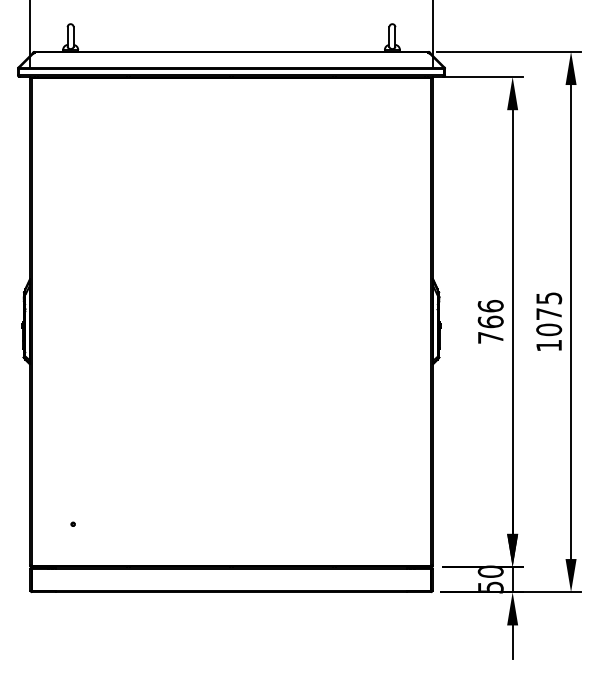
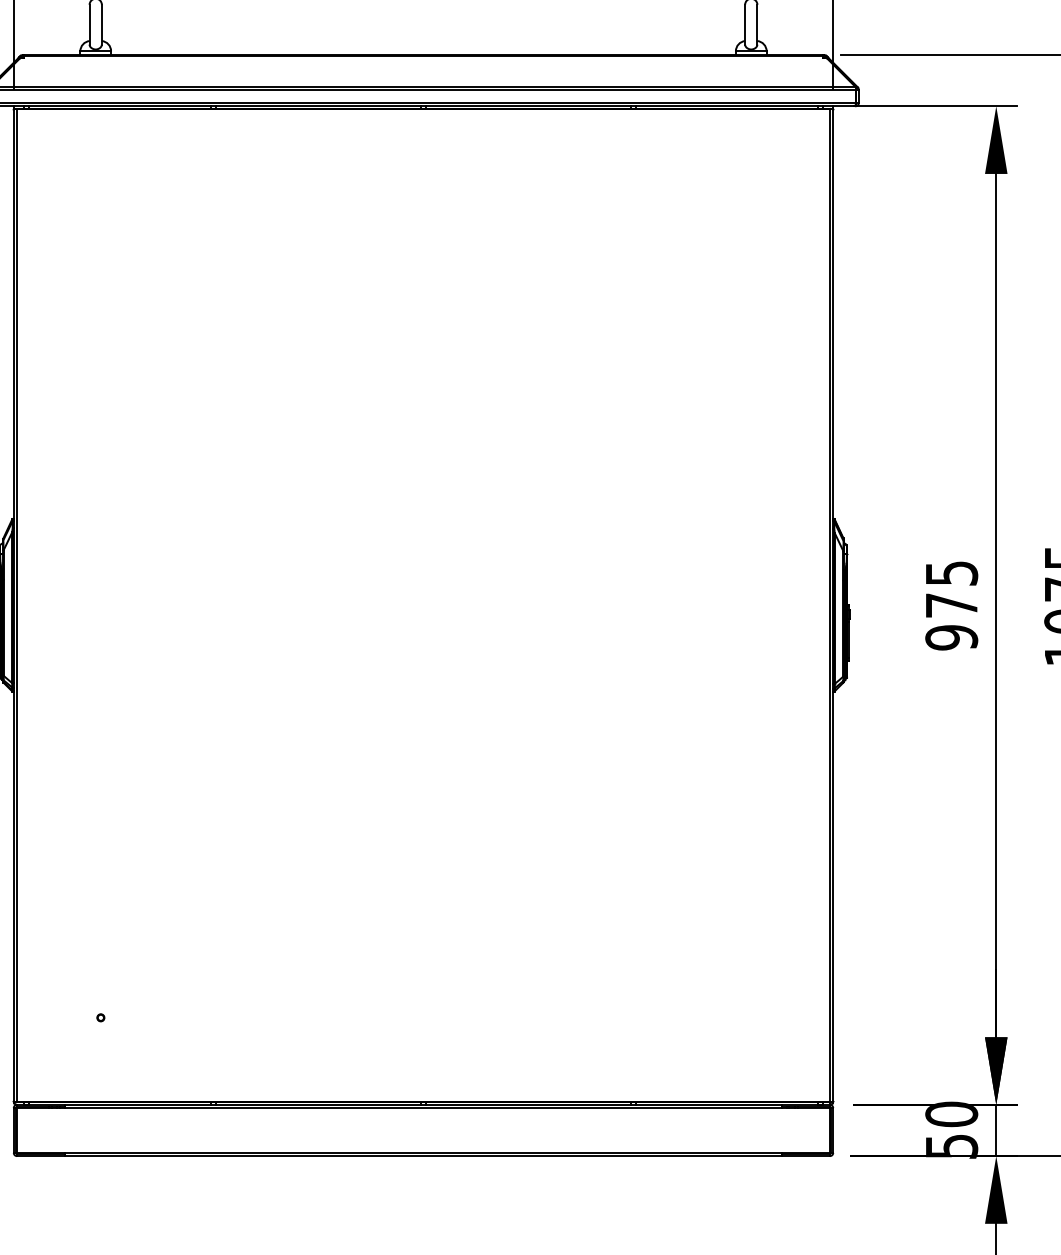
text: (490, 322) -> (951, 606), 766 -> 975

